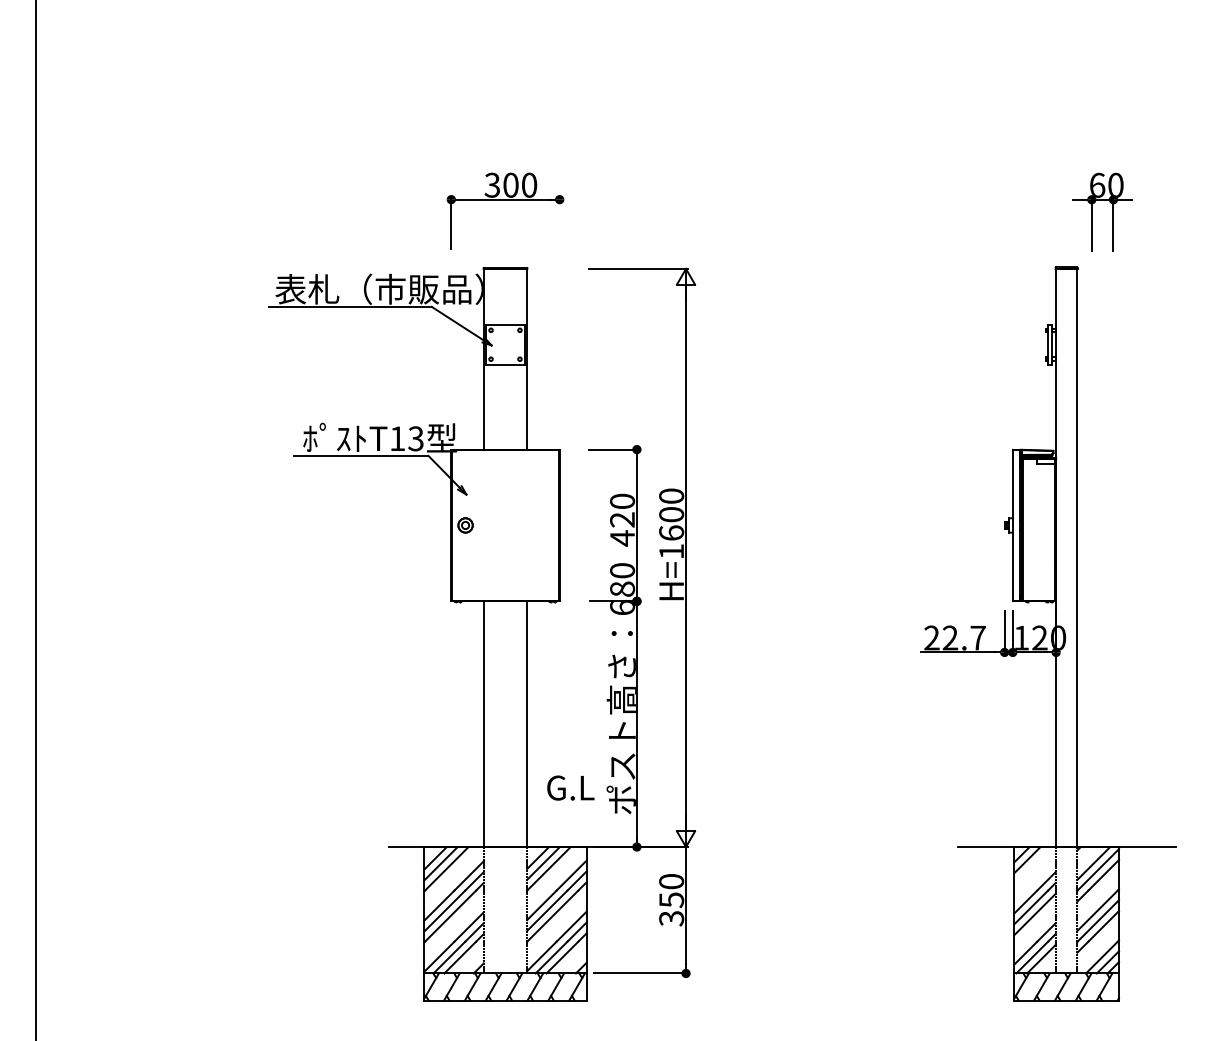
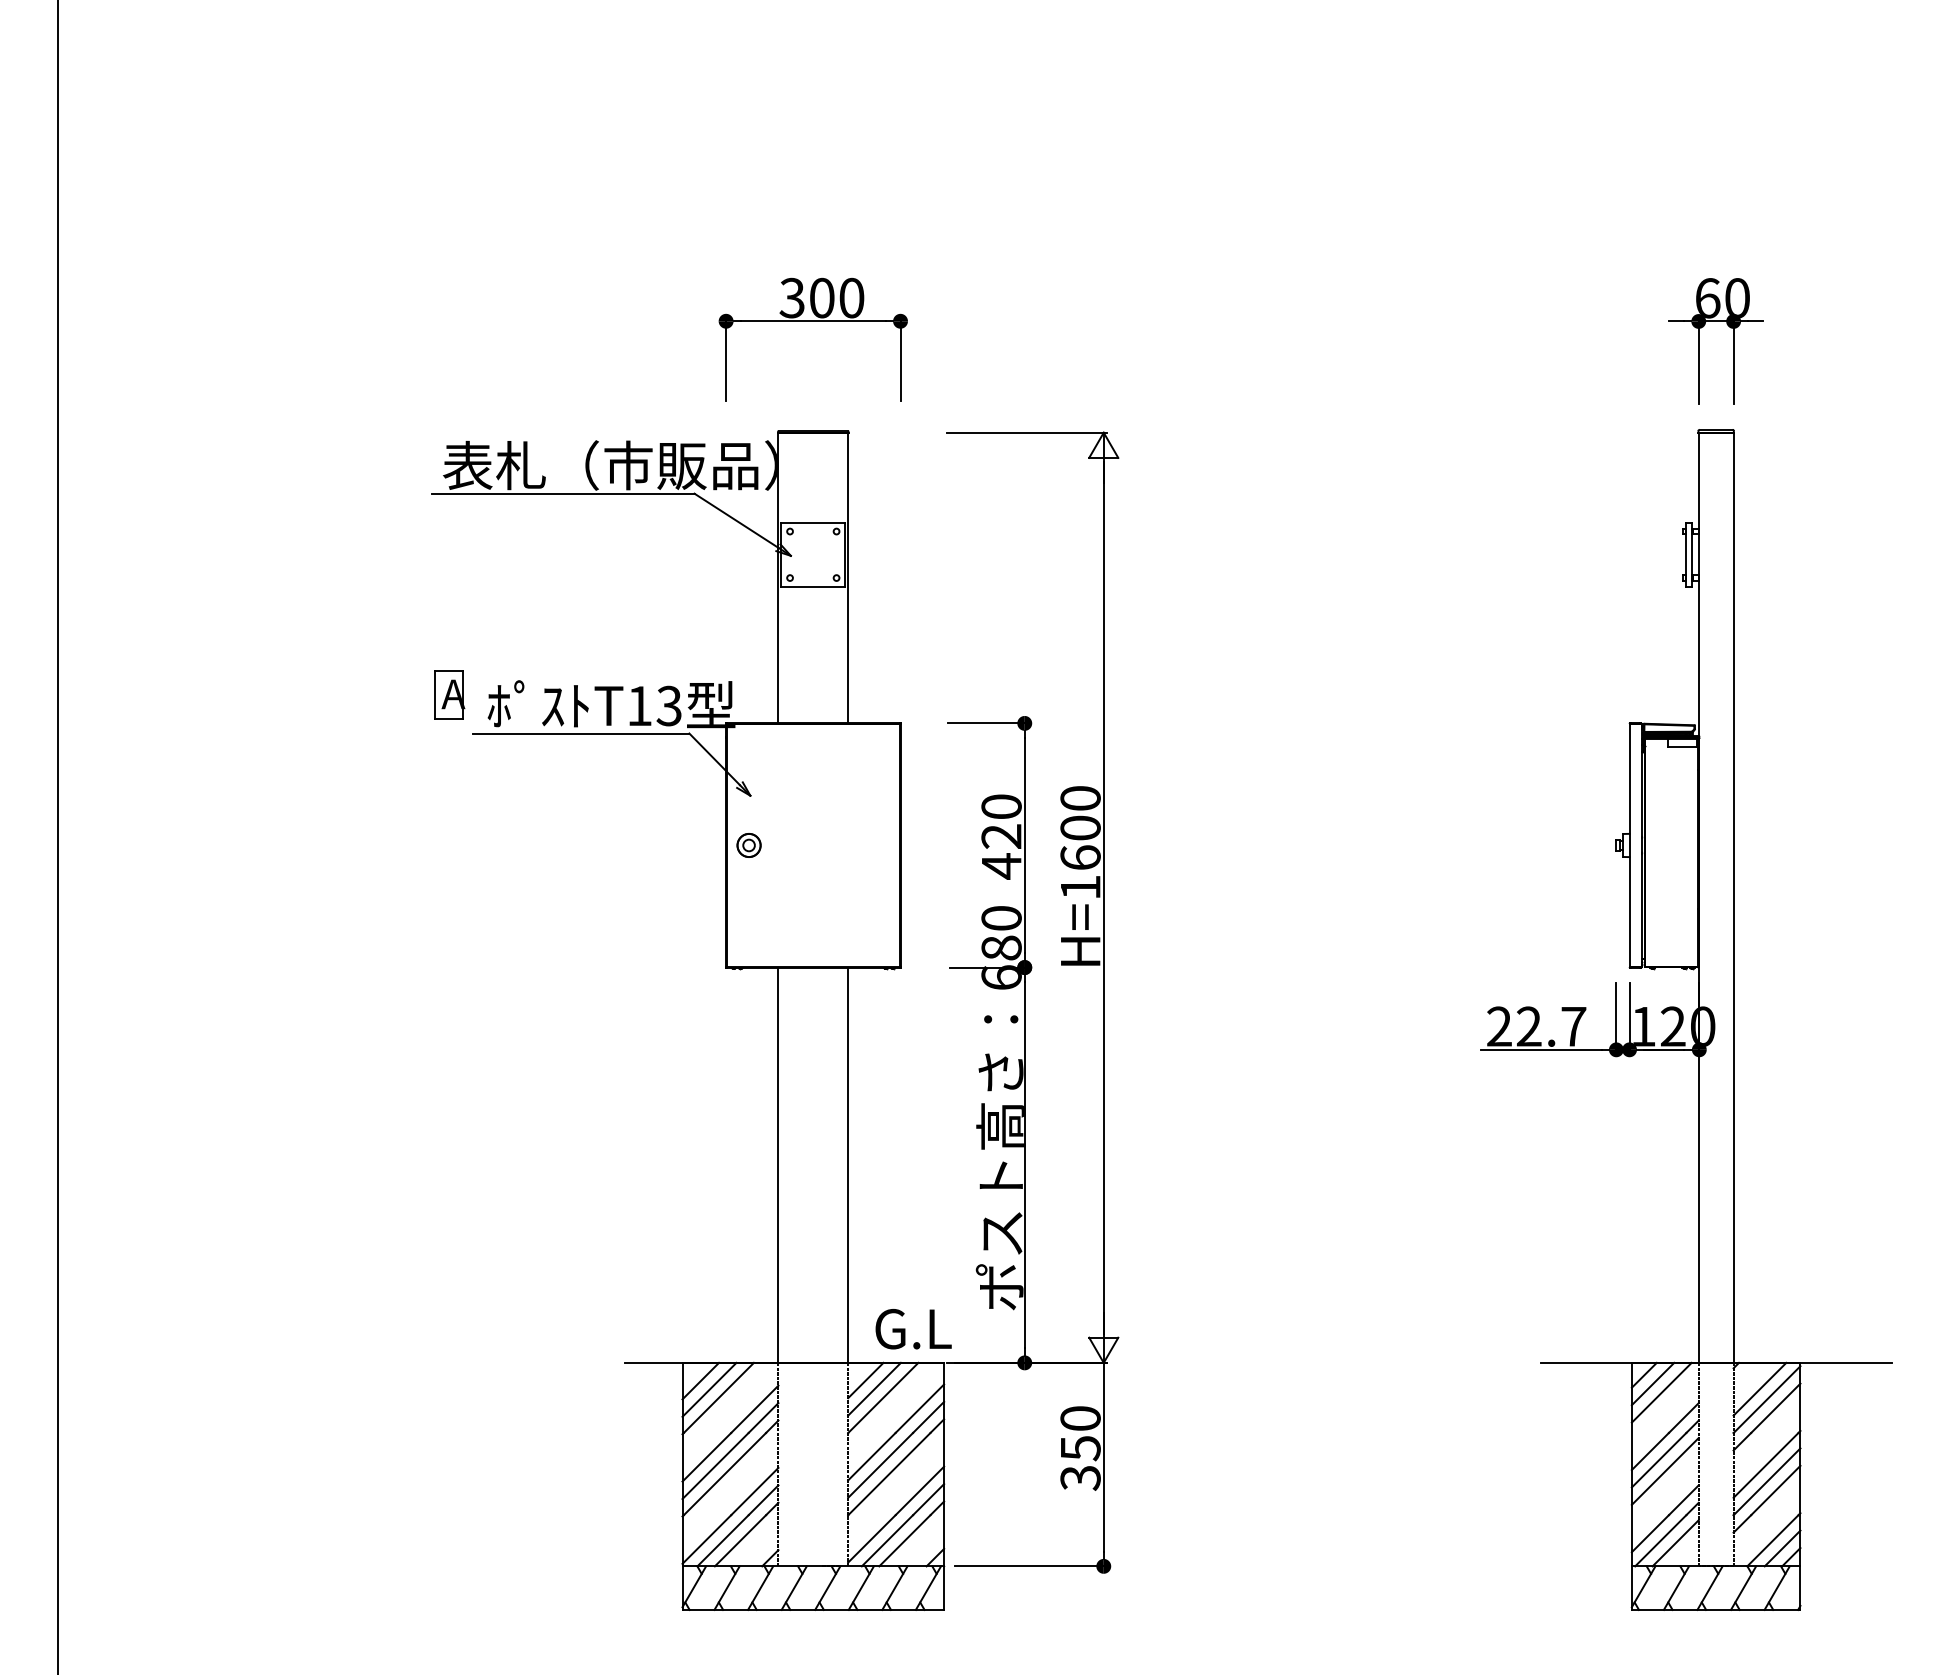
part: (1092, 211) -> (1699, 340), moved
line: (559, 223) -> (900, 359), added
part: (279, 431) -> (449, 694), added
text: (570, 787) -> (913, 1328), moved
line: (1032, 865) -> (1661, 1392), added

